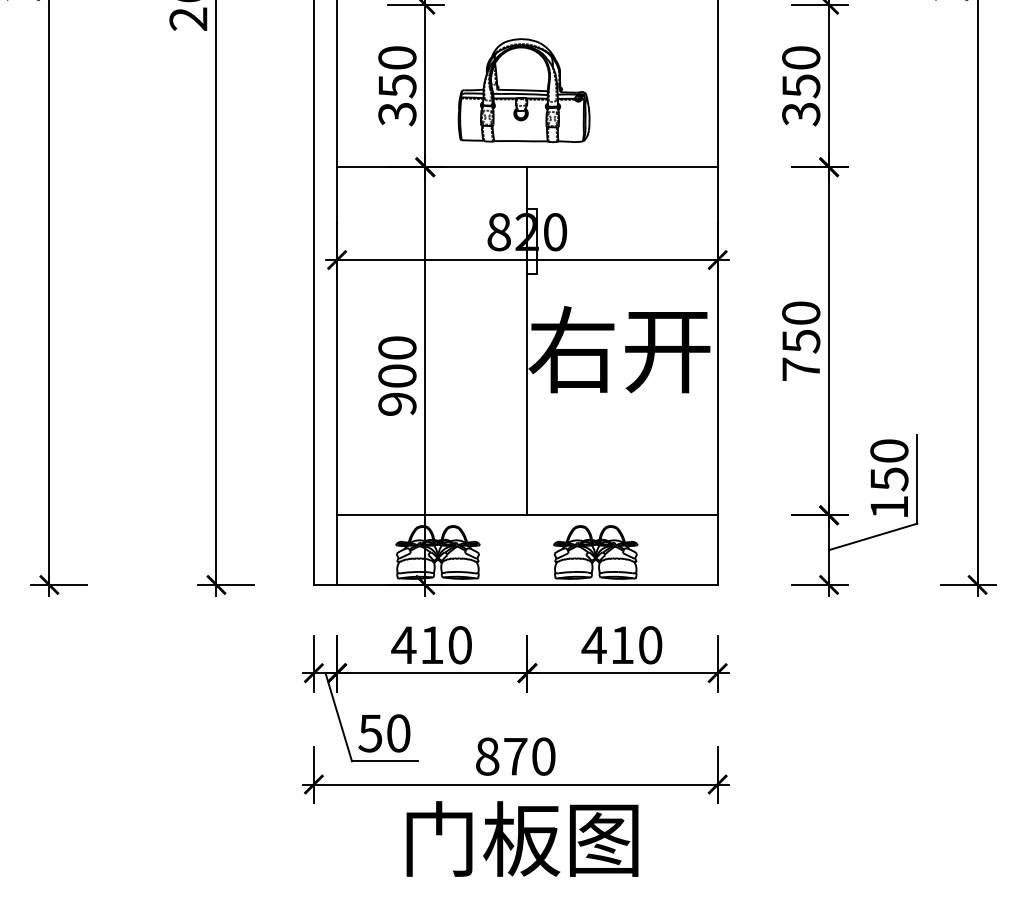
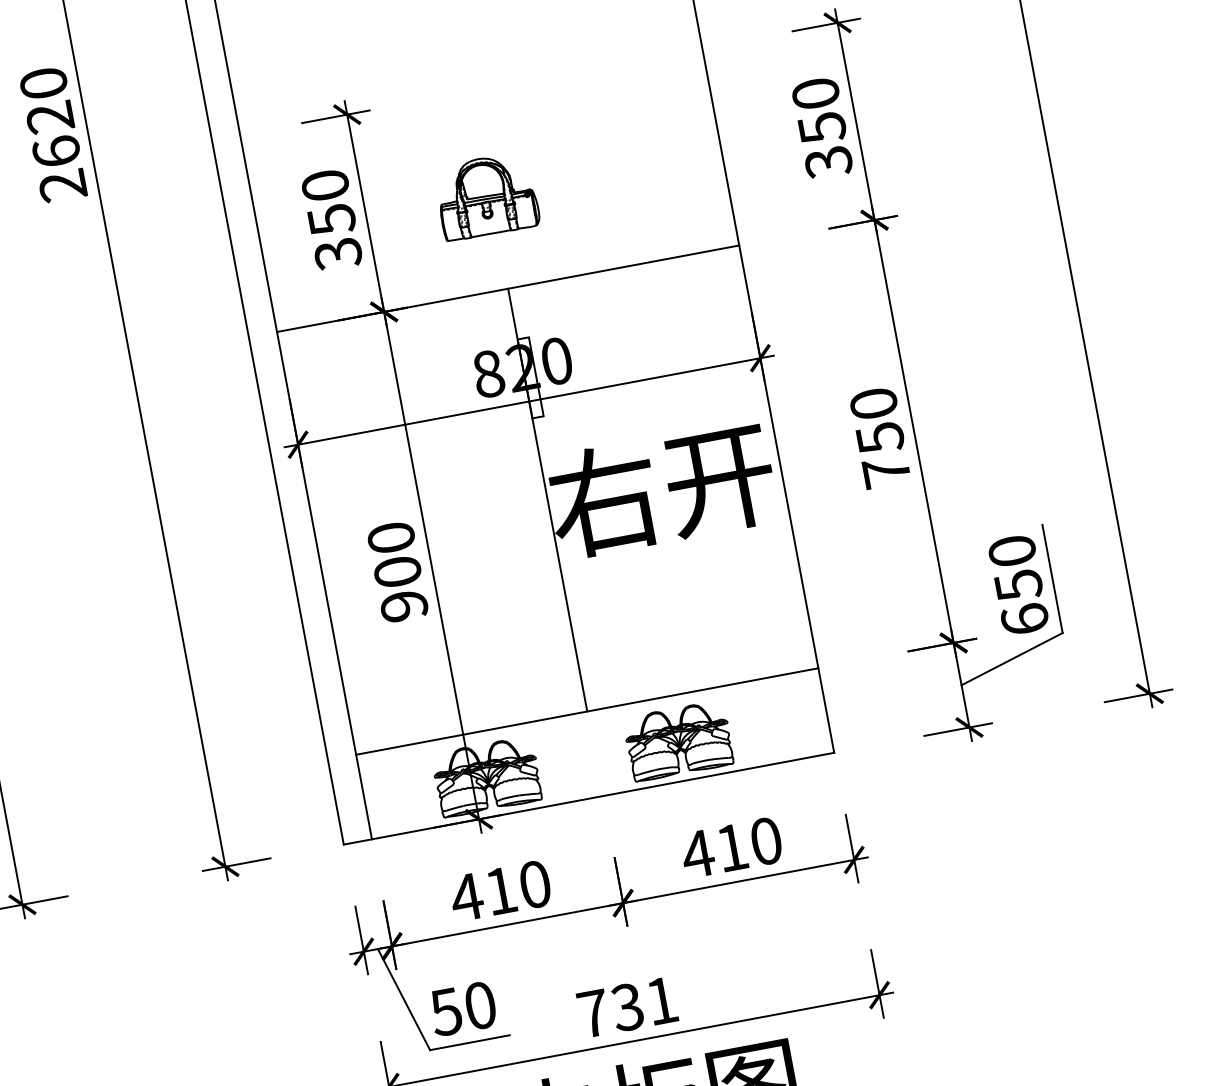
part: (523, 90) -> (485, 196), size x0.6
text: (889, 506) -> (1025, 618), 150 -> 650
text: (515, 756) -> (627, 1007), 870 -> 731

